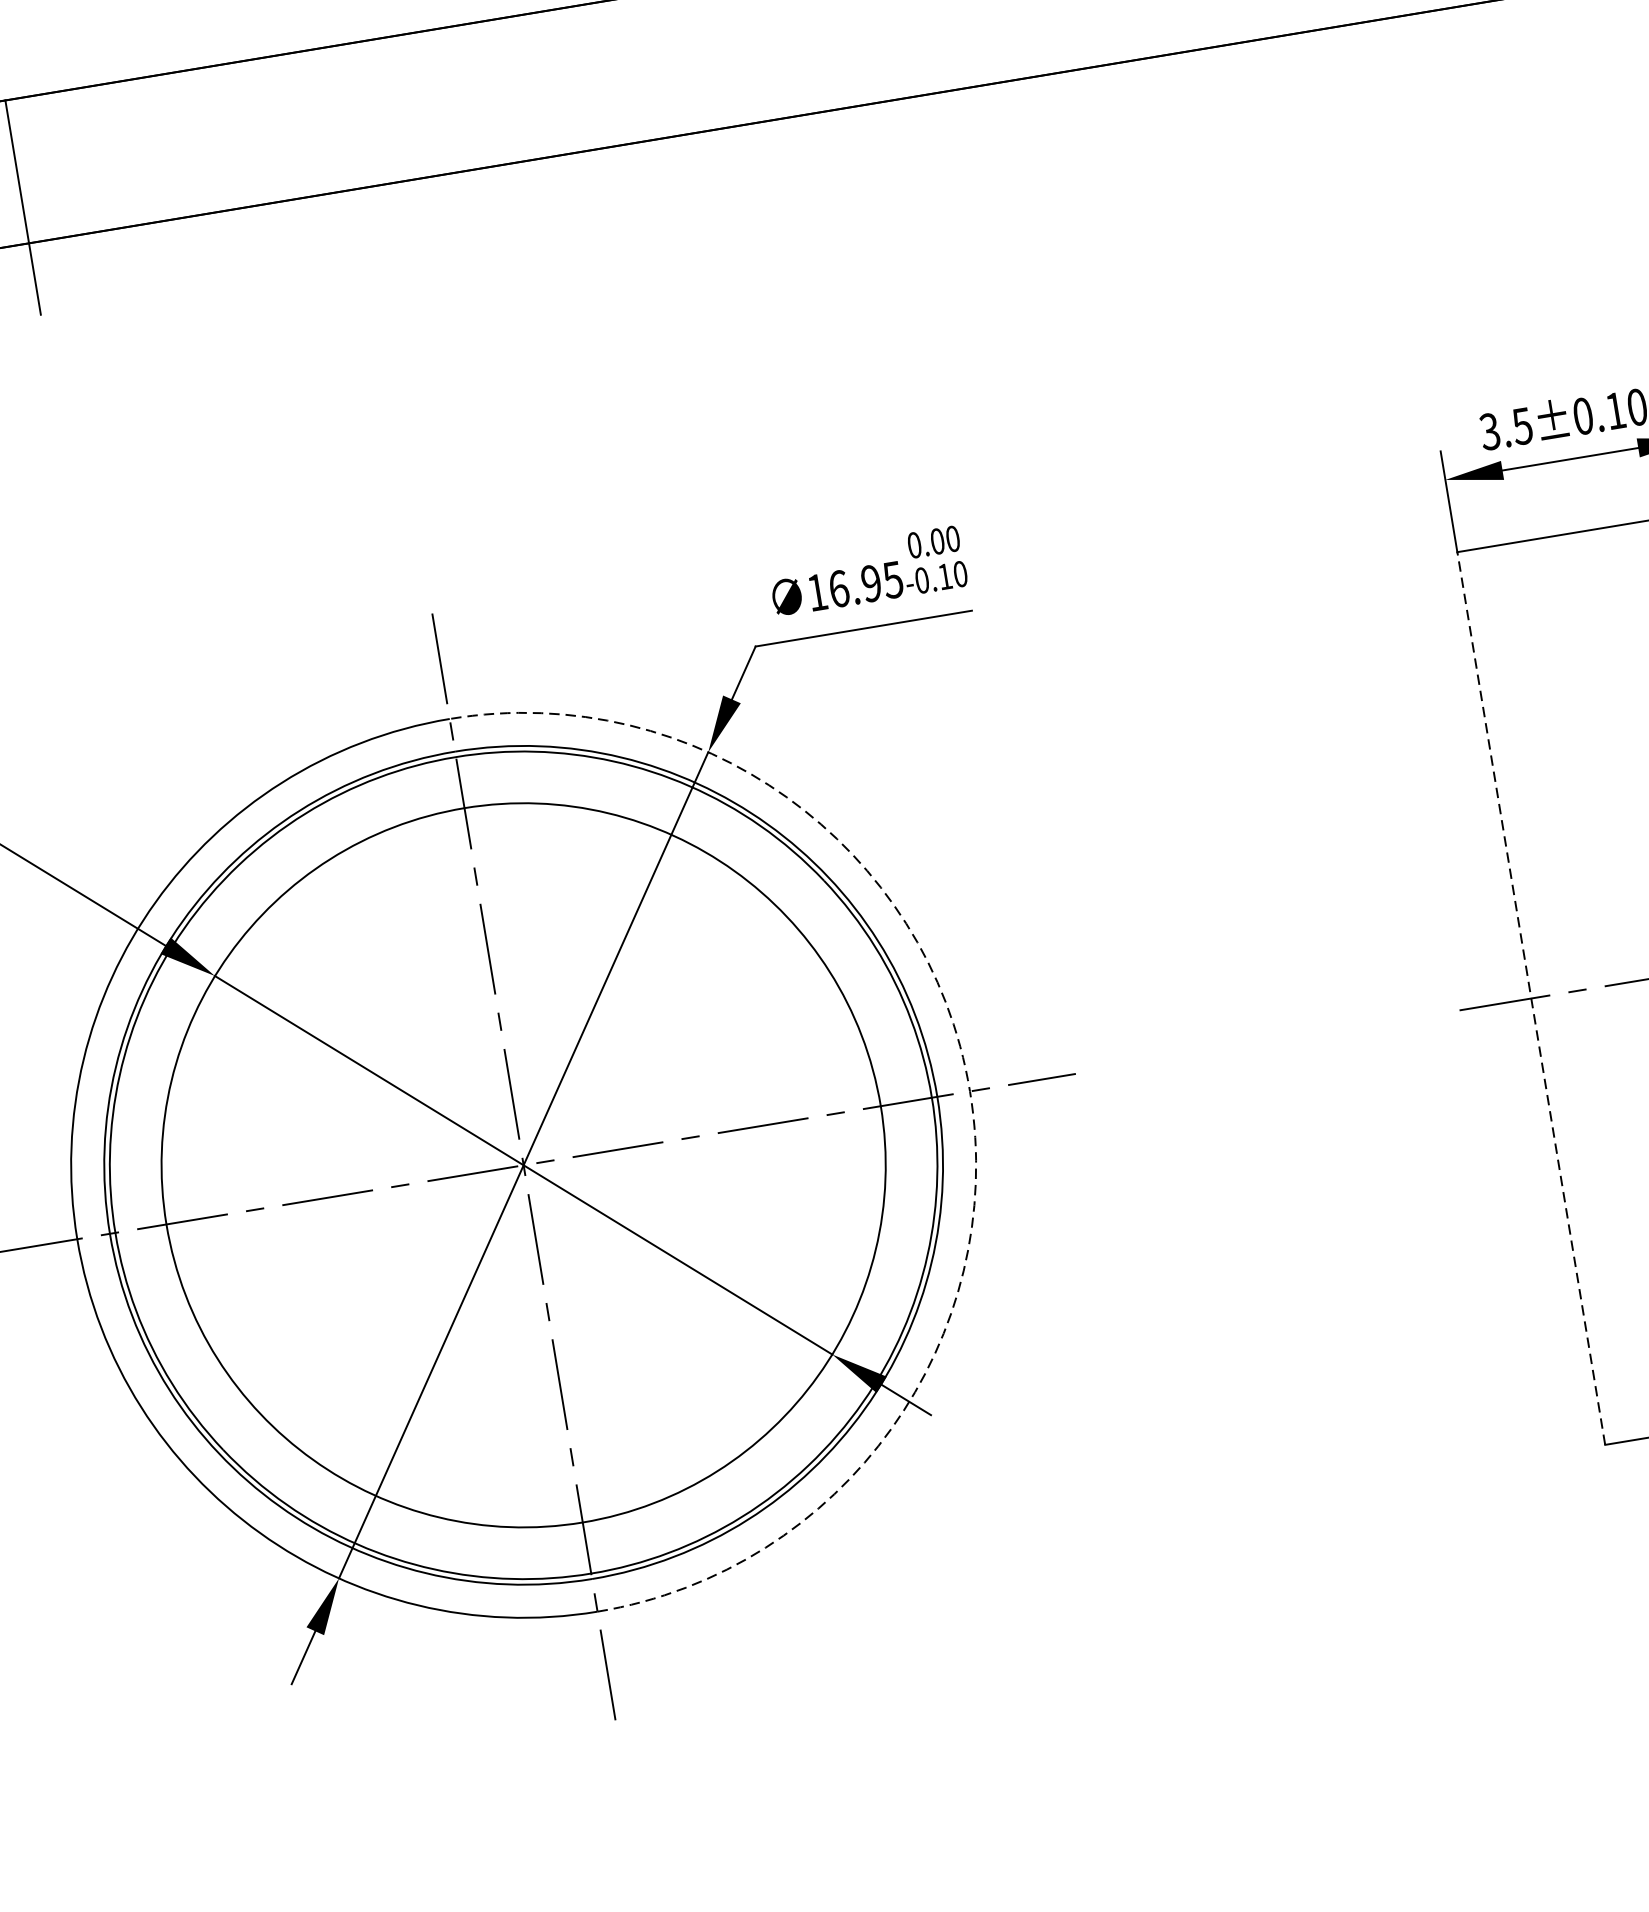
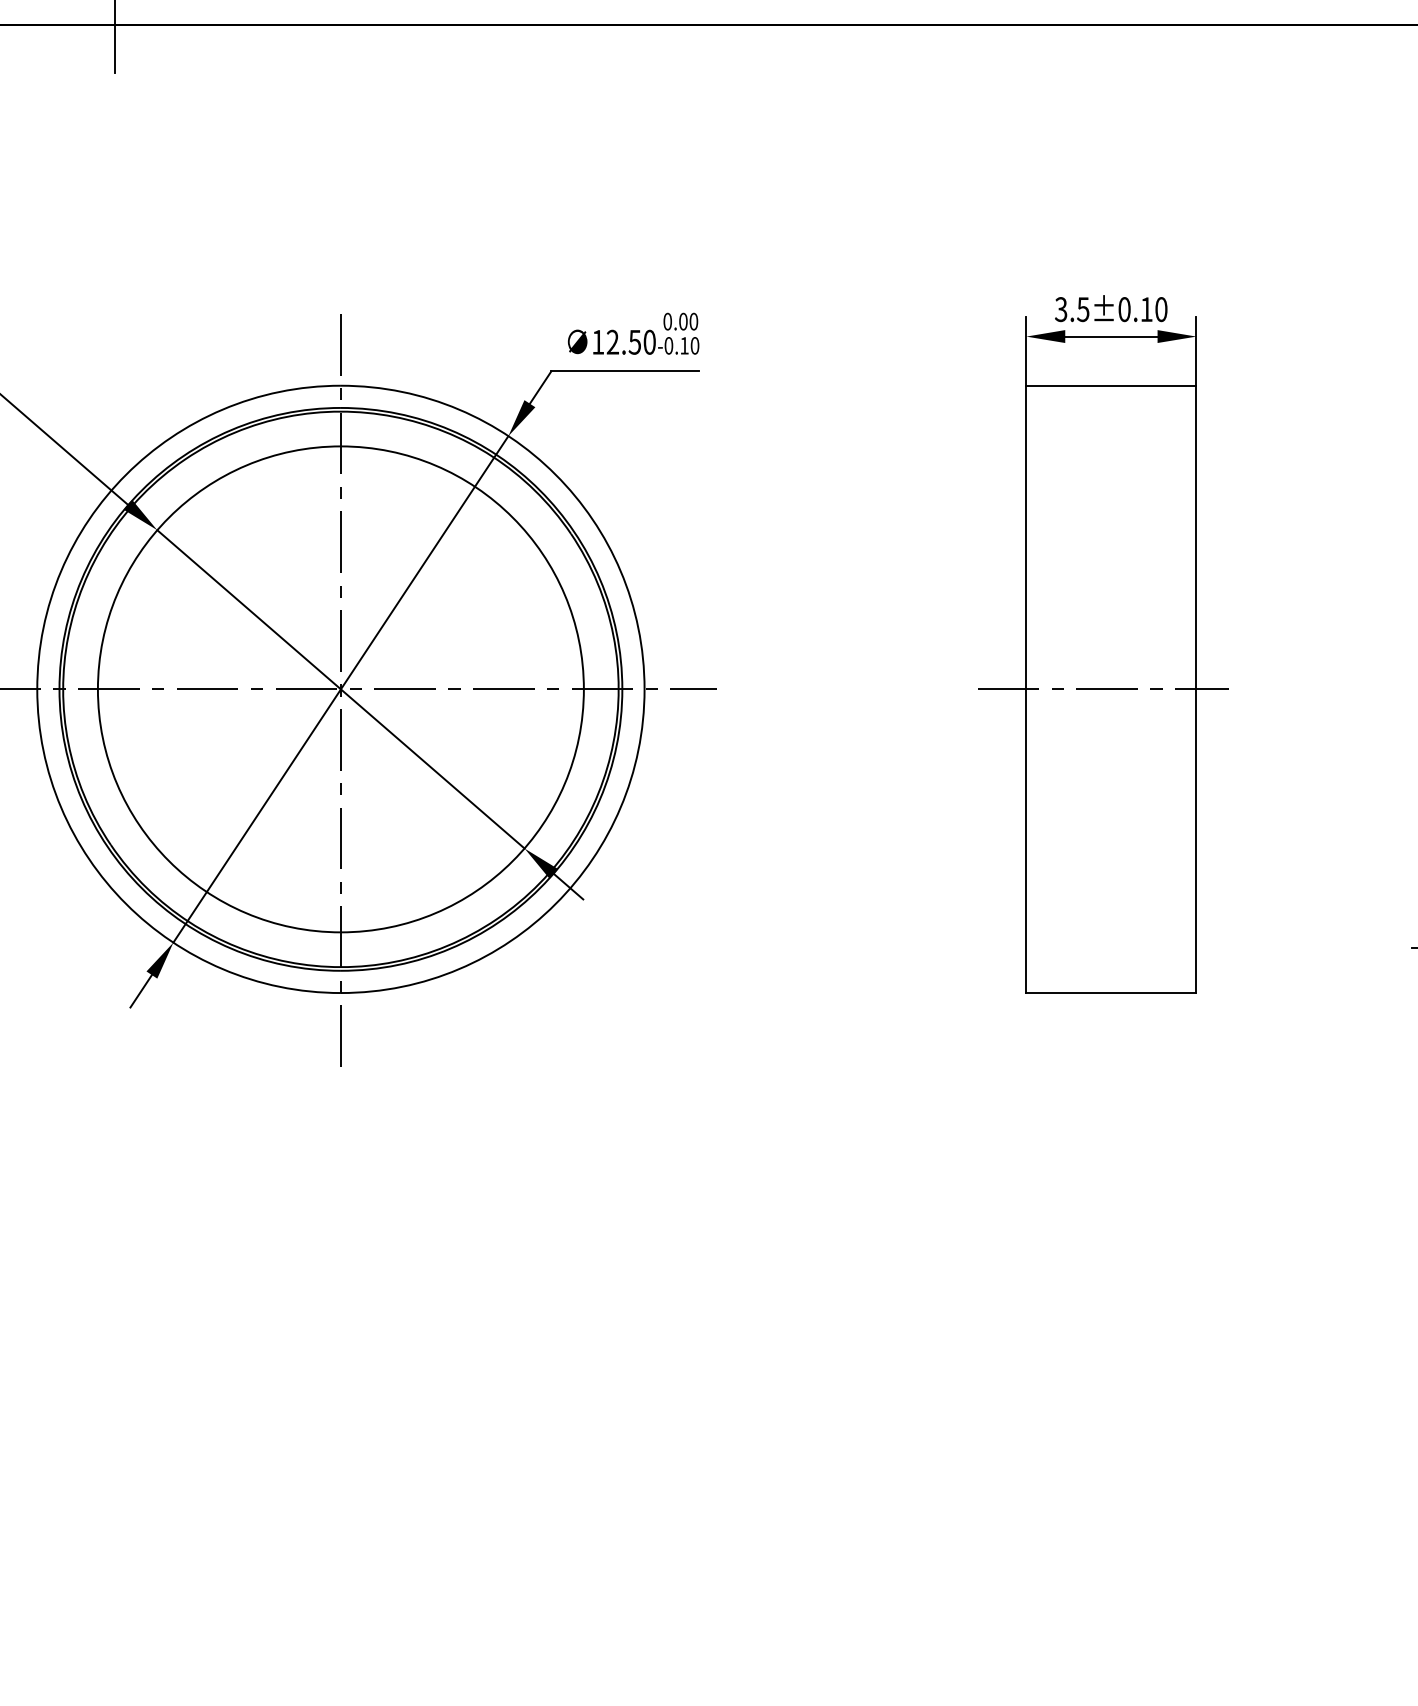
text: (864, 583) -> (630, 341), 16.95 -> 12.50
line: (1531, 998) -> (1026, 689), dashed -> solid
arc: (969, 1091) -> (644, 689), dashed -> solid

